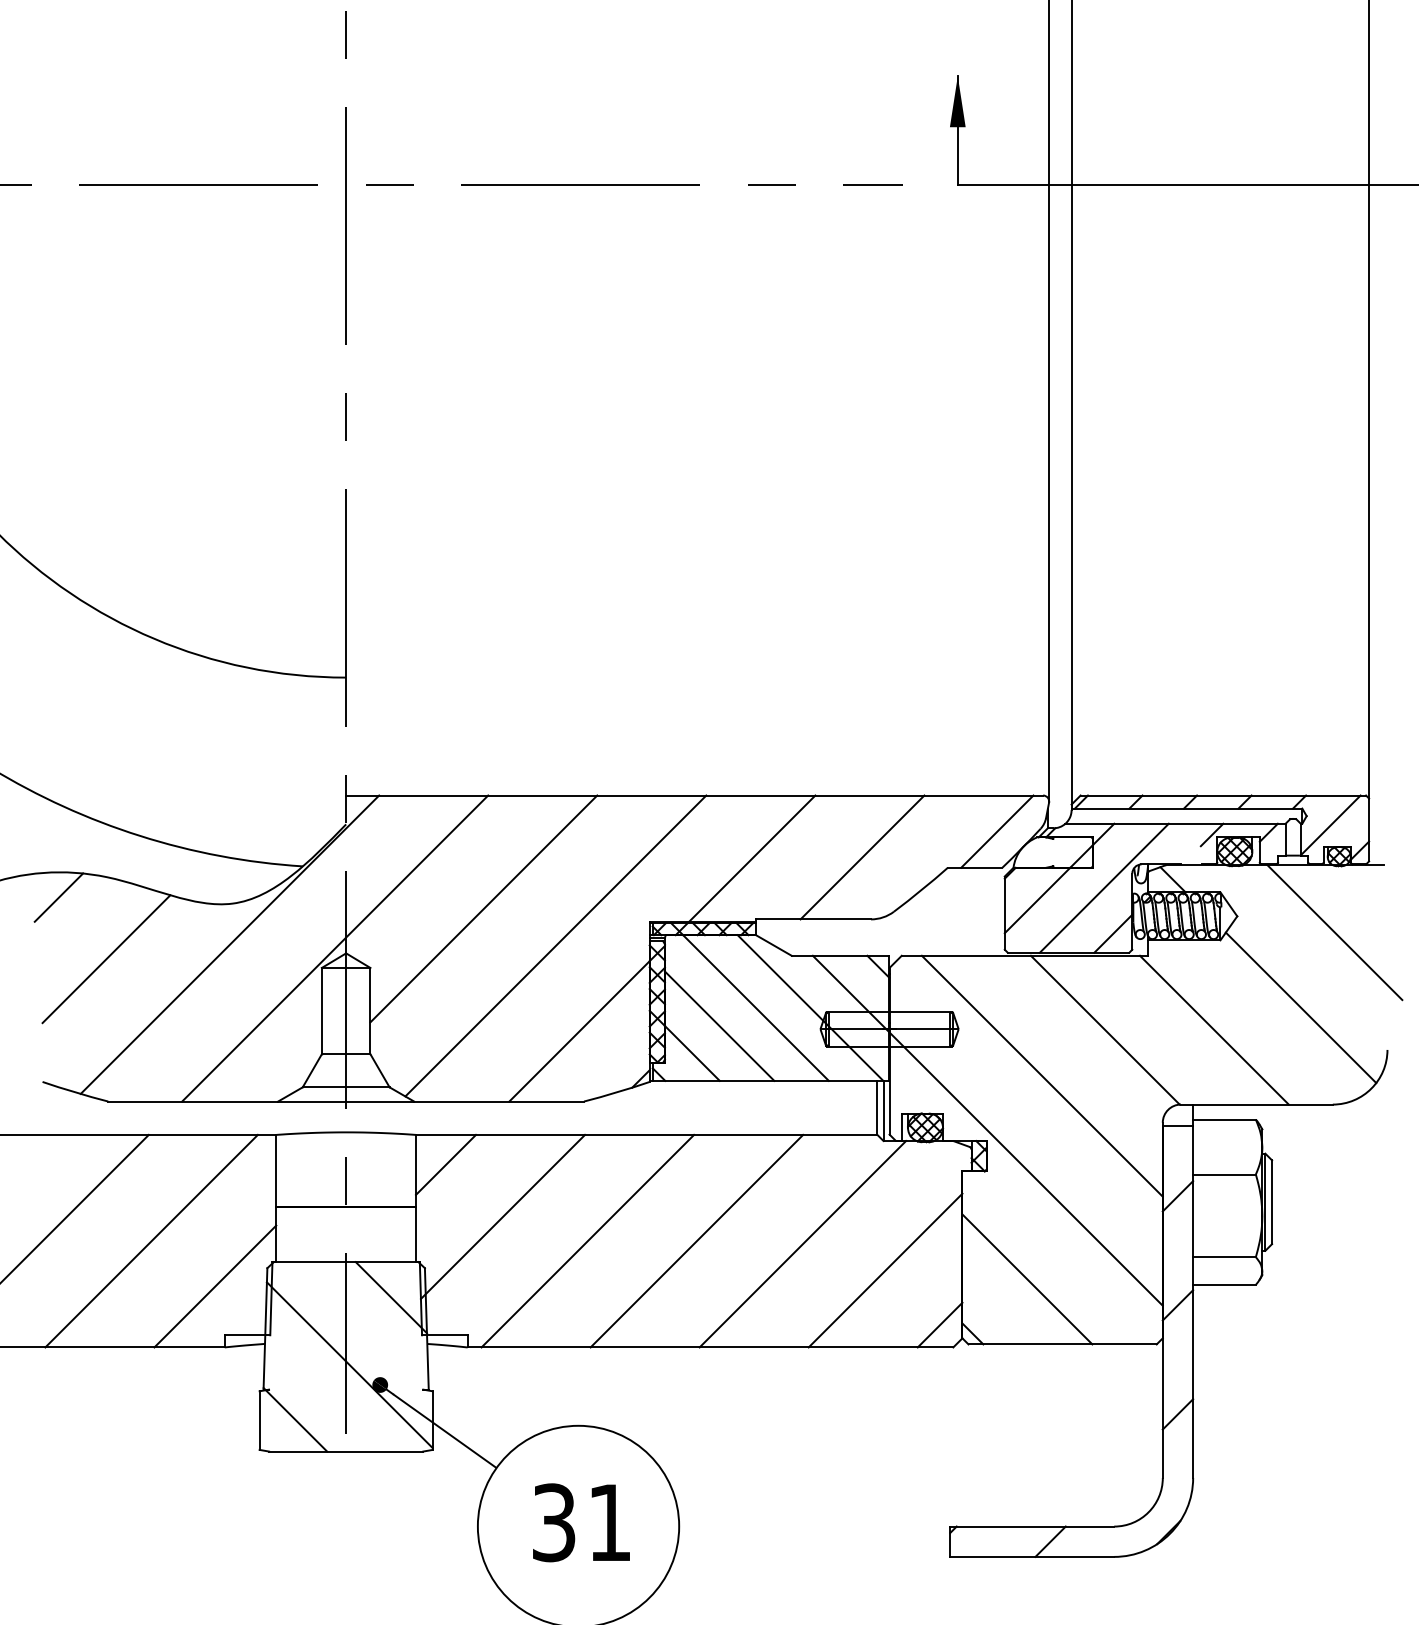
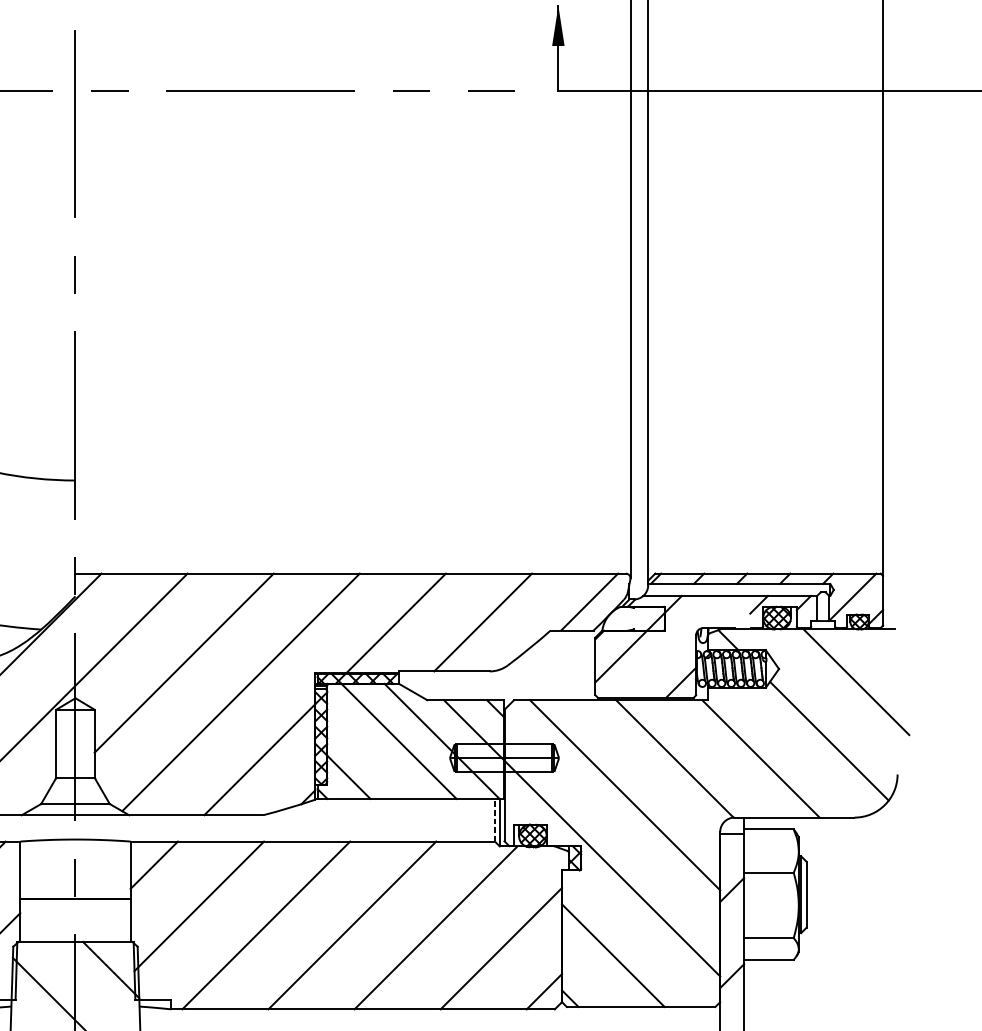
line: (1103, 887) -> (673, 646), removed
line: (719, 1025) -> (370, 755), removed
line: (877, 1107) -> (494, 819), solid -> dashed

